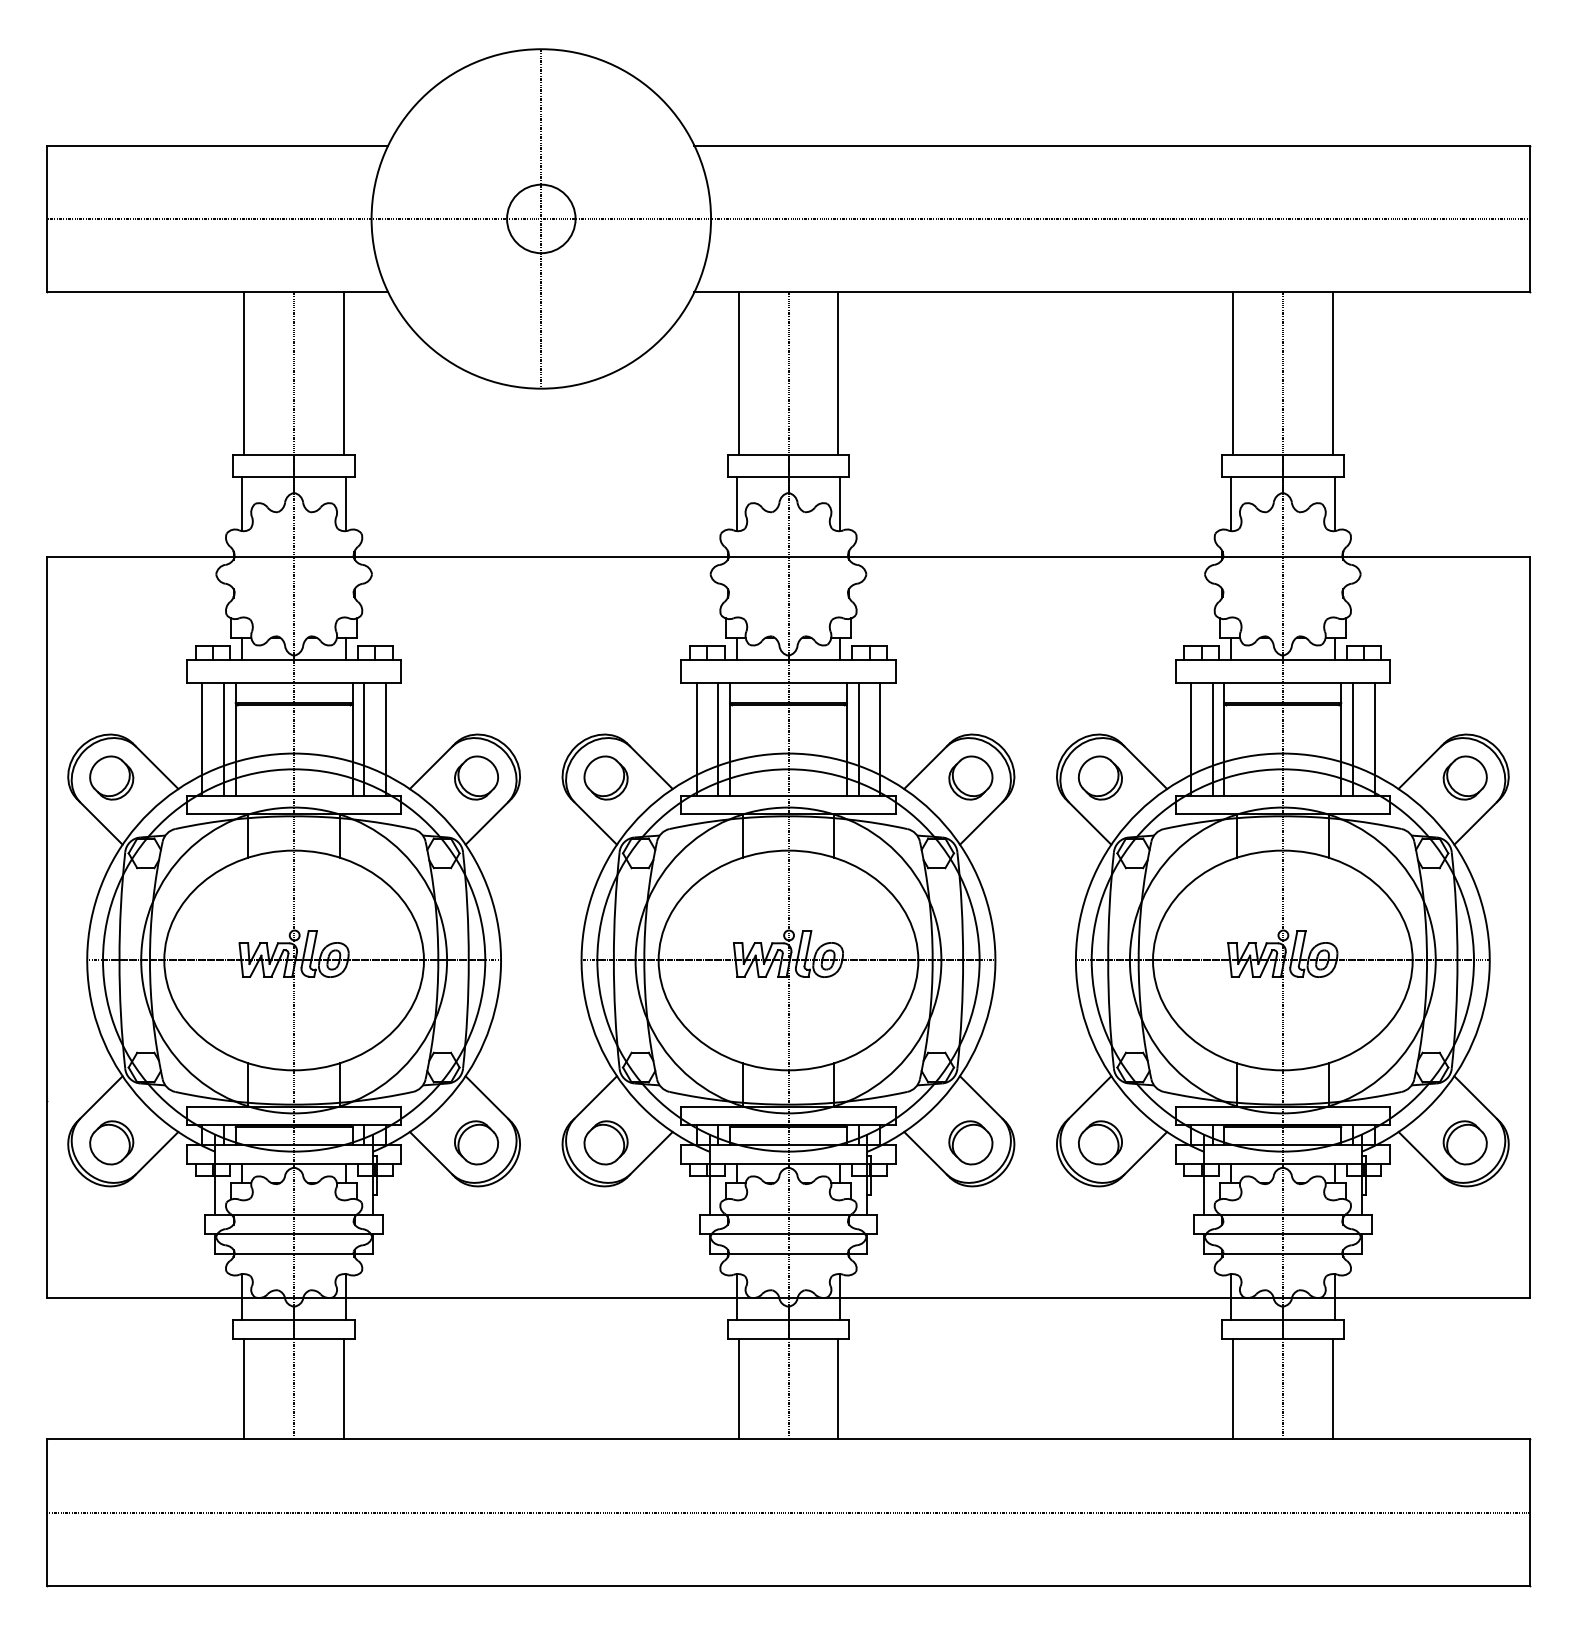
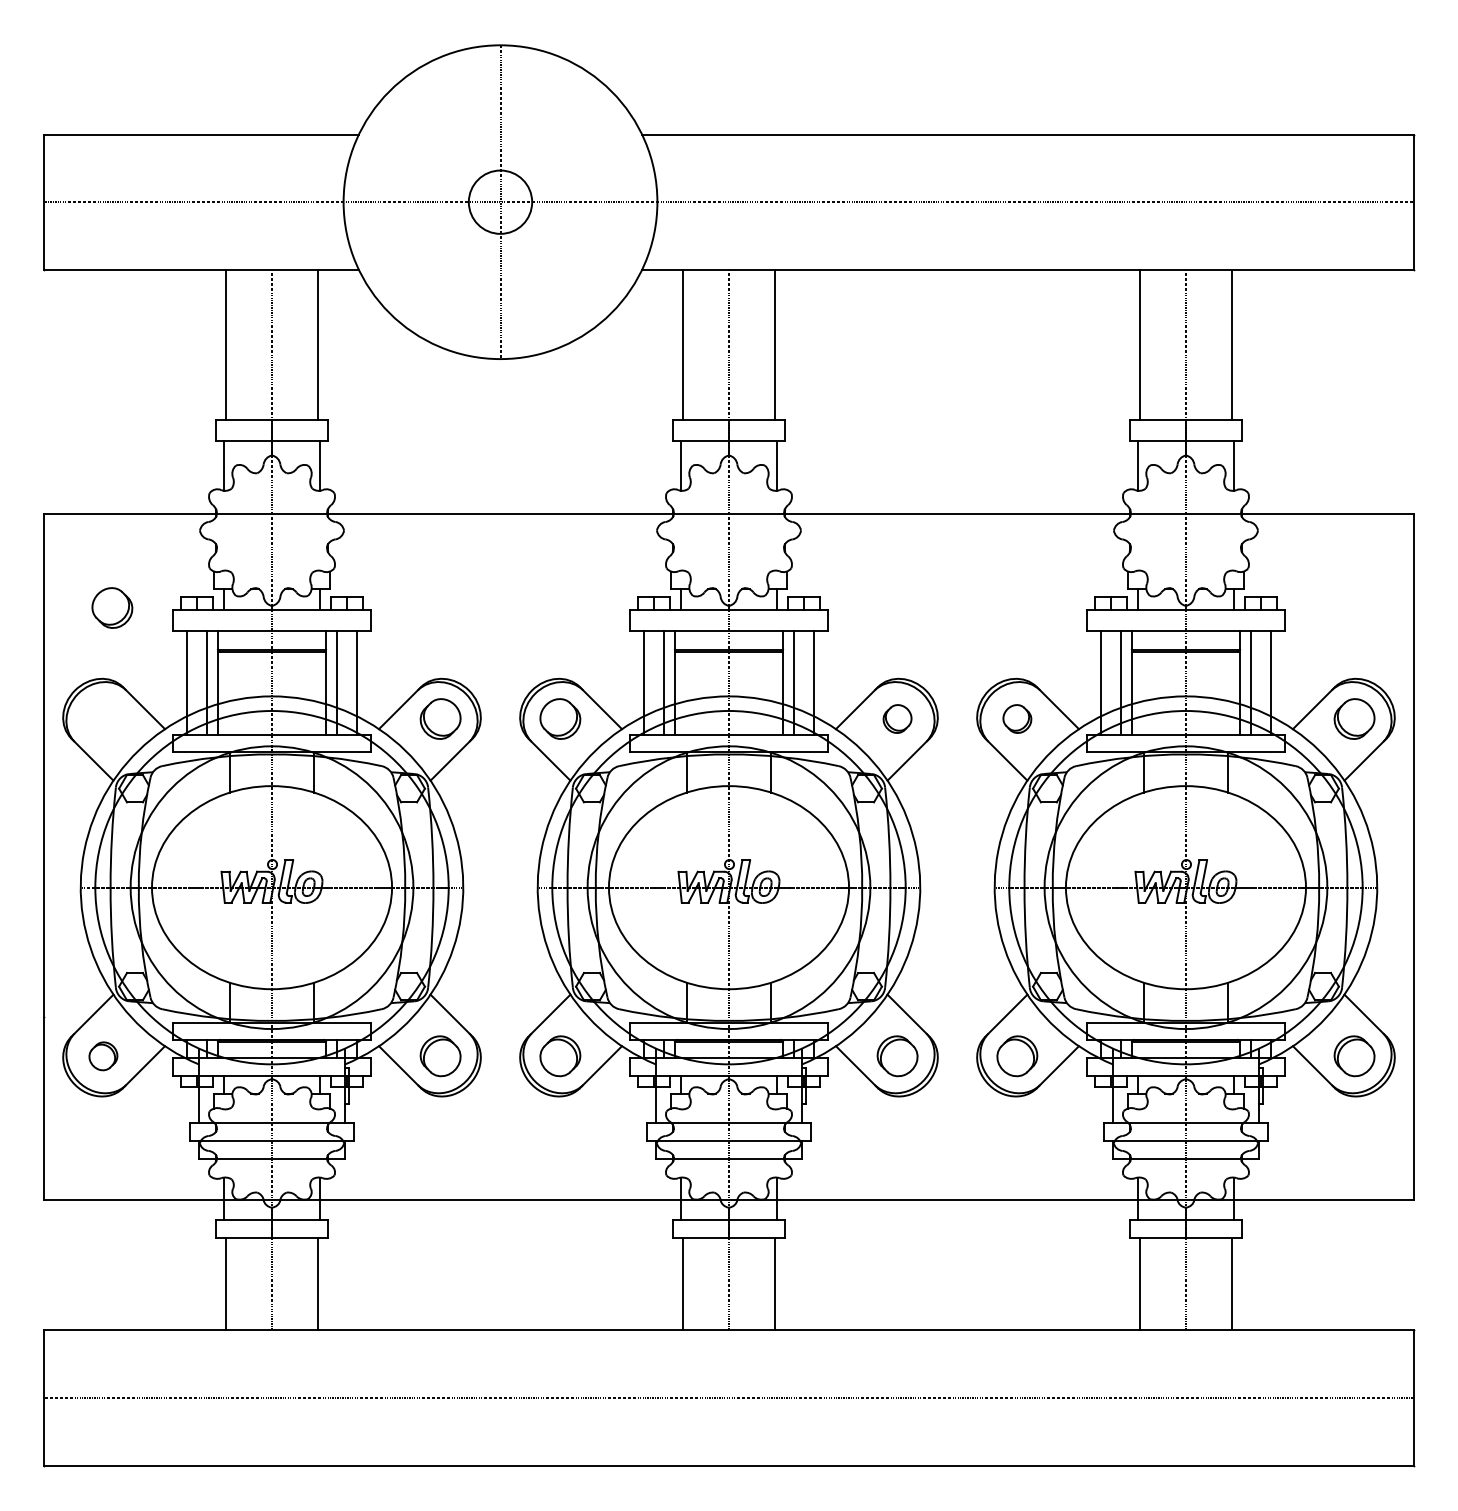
part: (111, 777) -> (112, 607), moved
part: (970, 777) -> (897, 718), size x0.7
part: (1100, 777) -> (1017, 718), size x0.7
part: (111, 1143) -> (103, 1056), size x0.7

